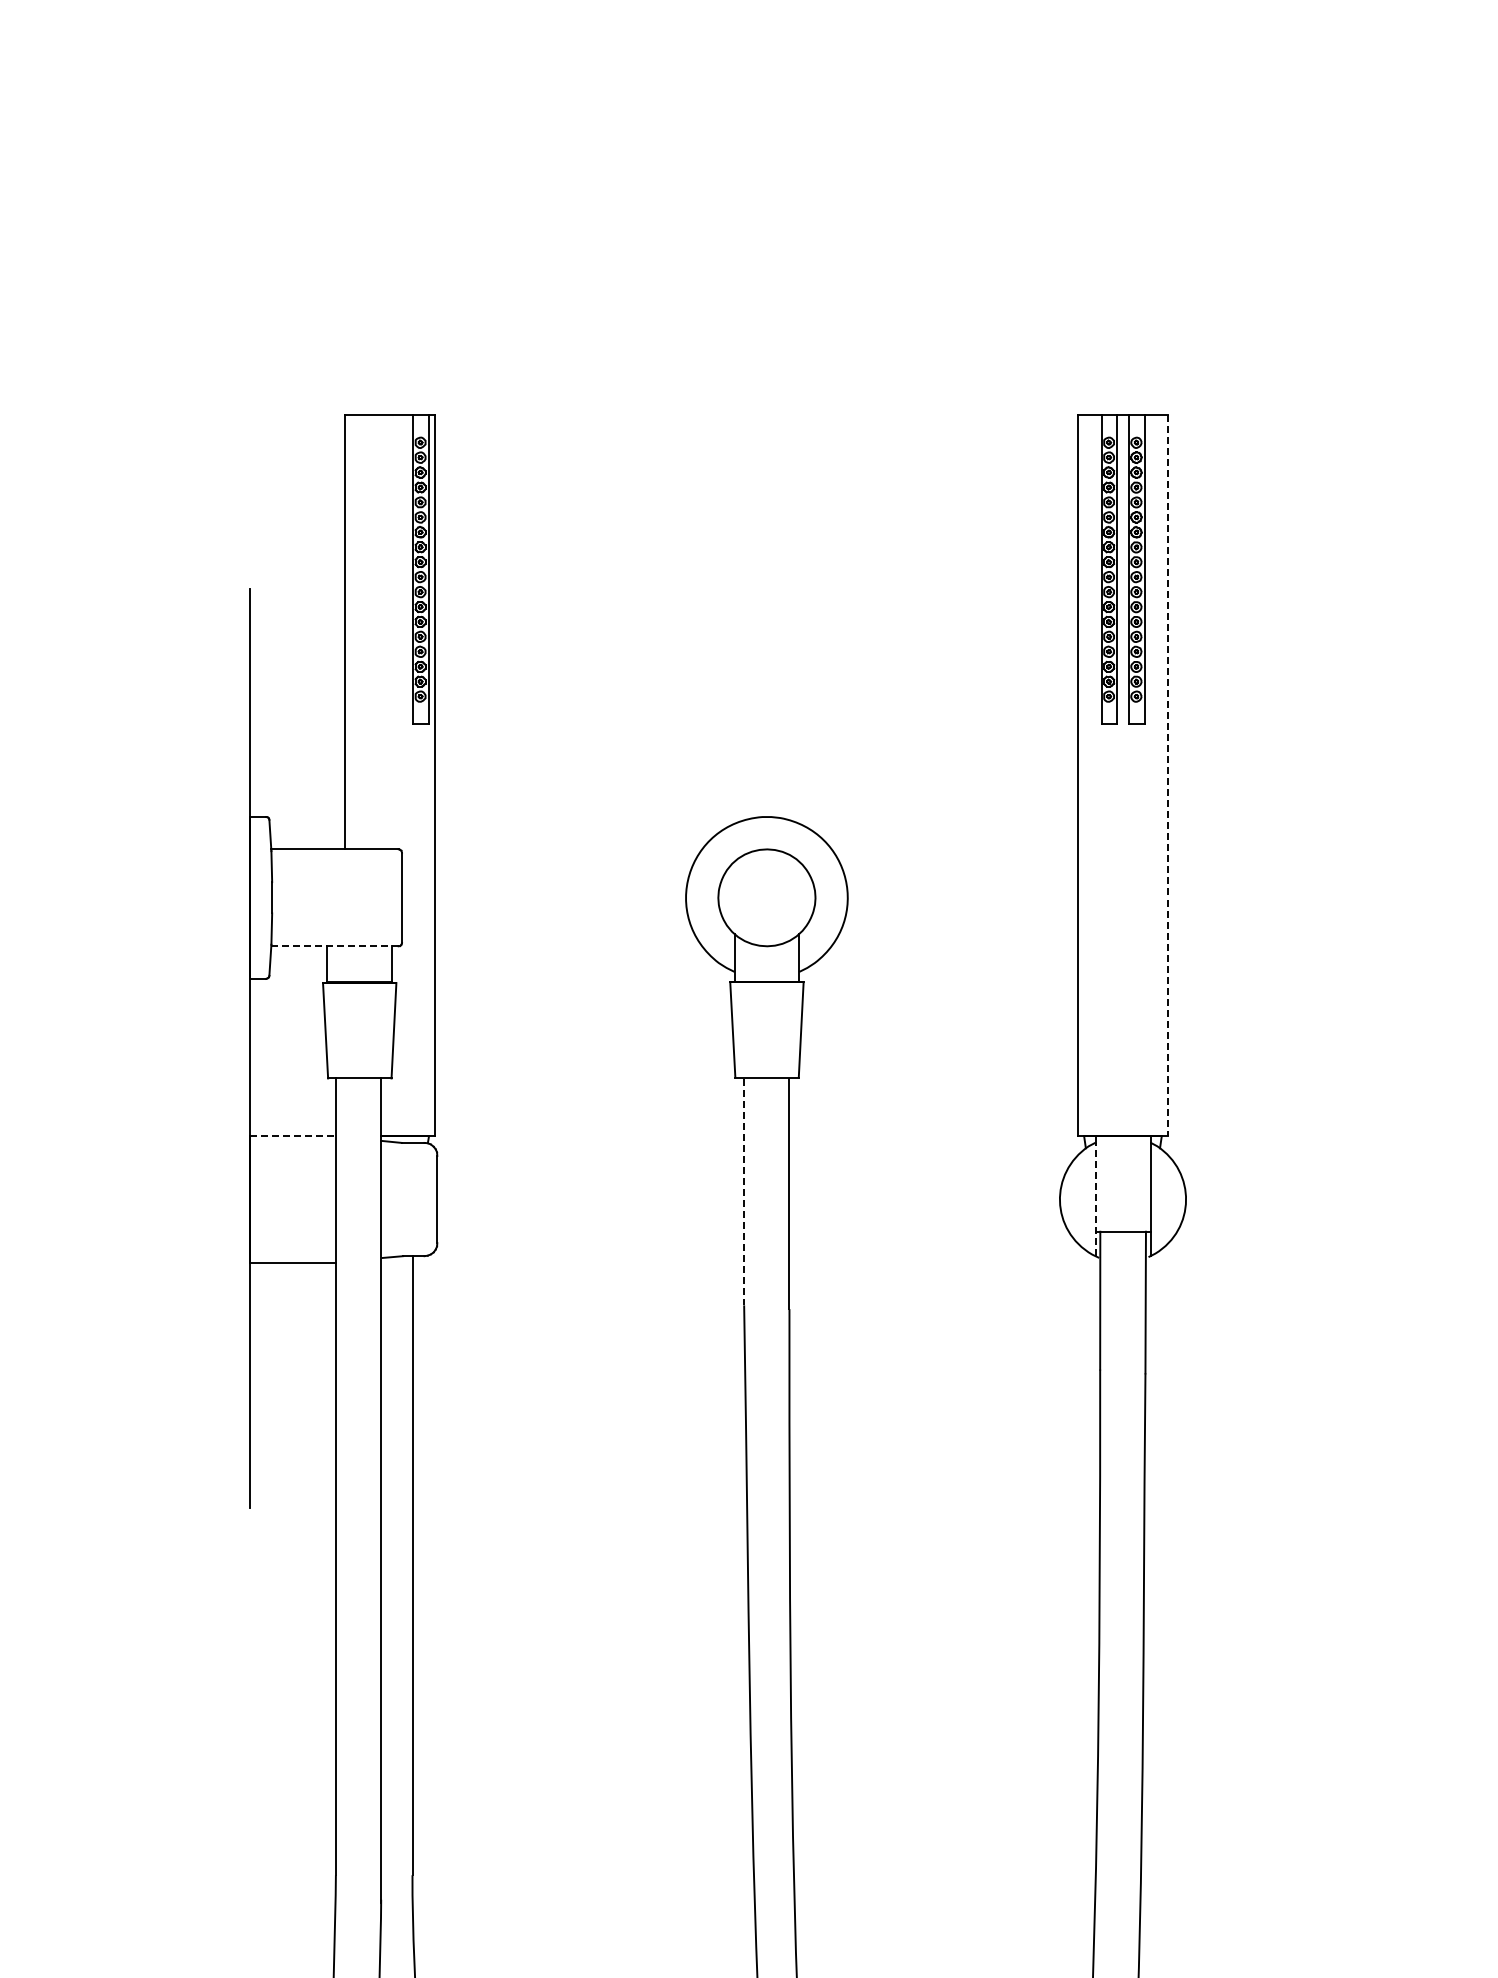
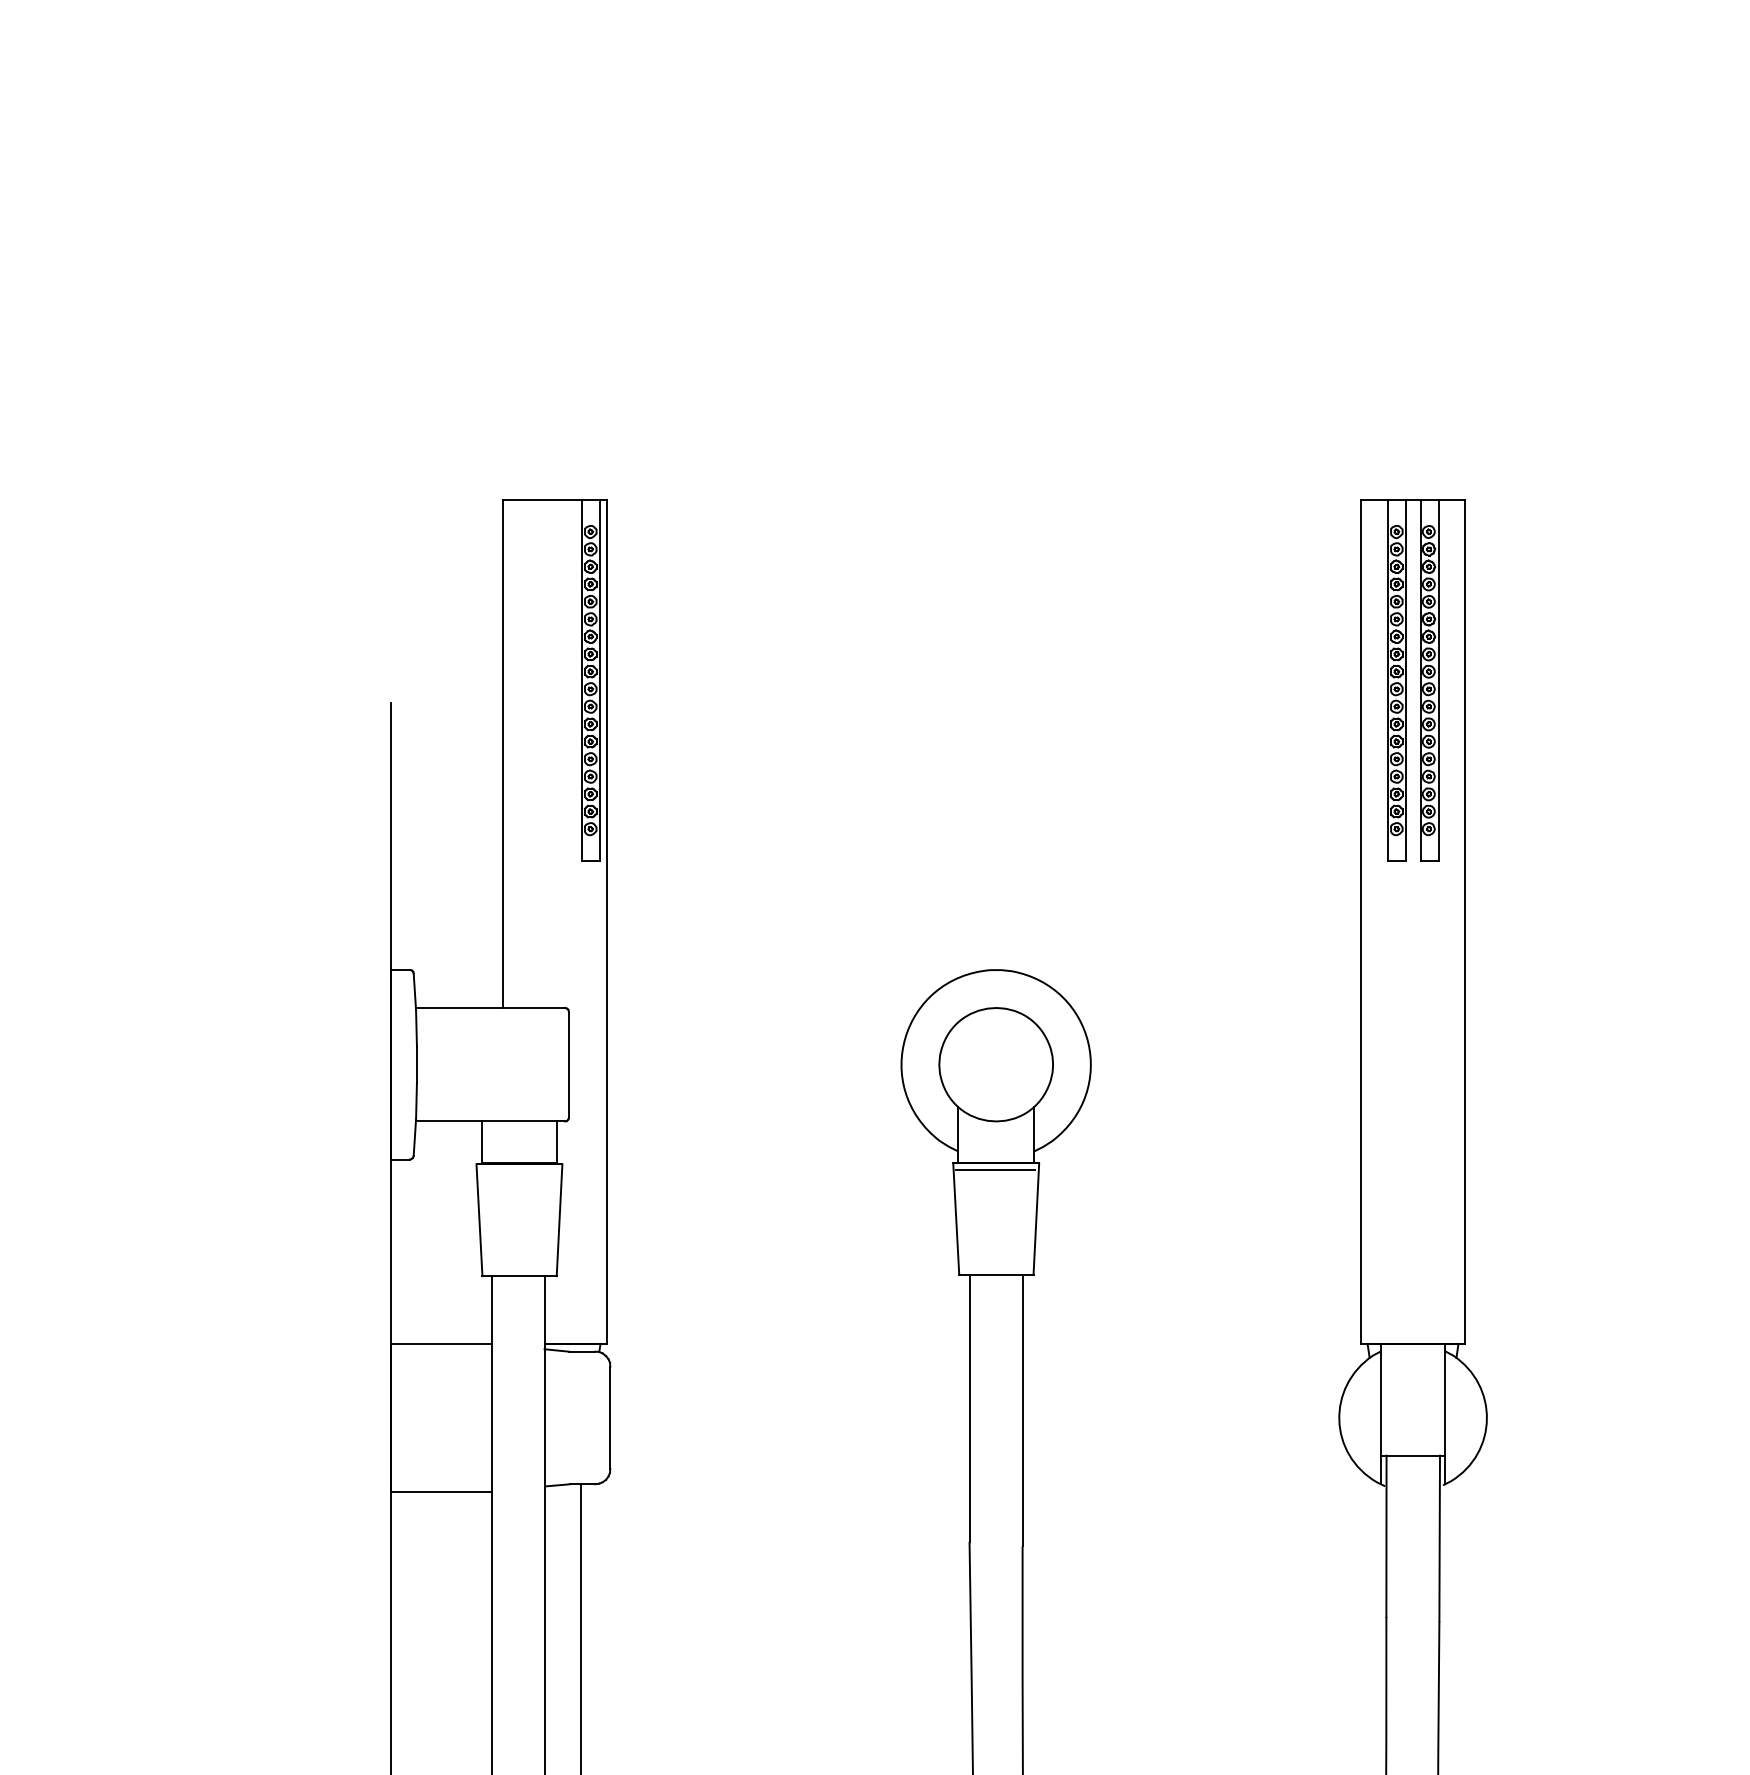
line: (1167, 776) -> (1465, 922), dashed -> solid
line: (334, 946) -> (489, 1121), dashed -> solid
line: (766, 987) -> (995, 1169), added
line: (293, 1136) -> (441, 1344), dashed -> solid
line: (744, 1192) -> (969, 1409), dashed -> solid
line: (1095, 1199) -> (1380, 1417), dashed -> solid

